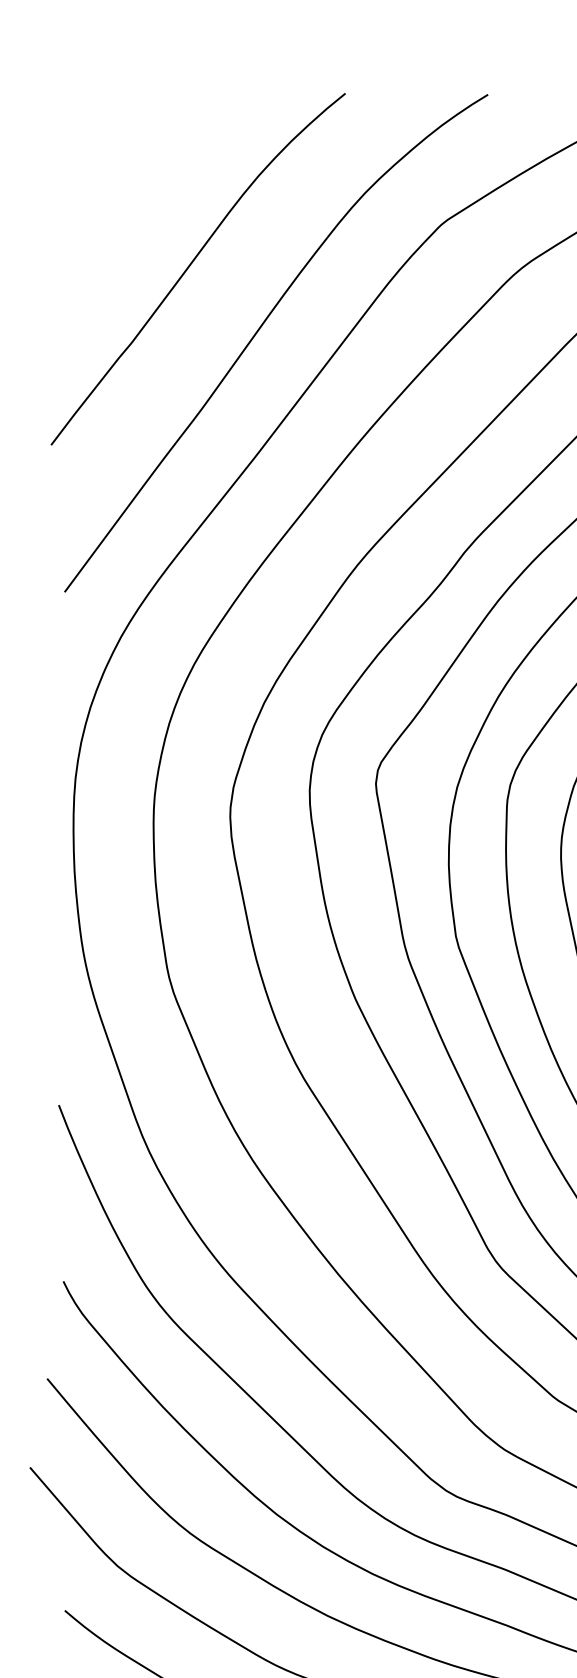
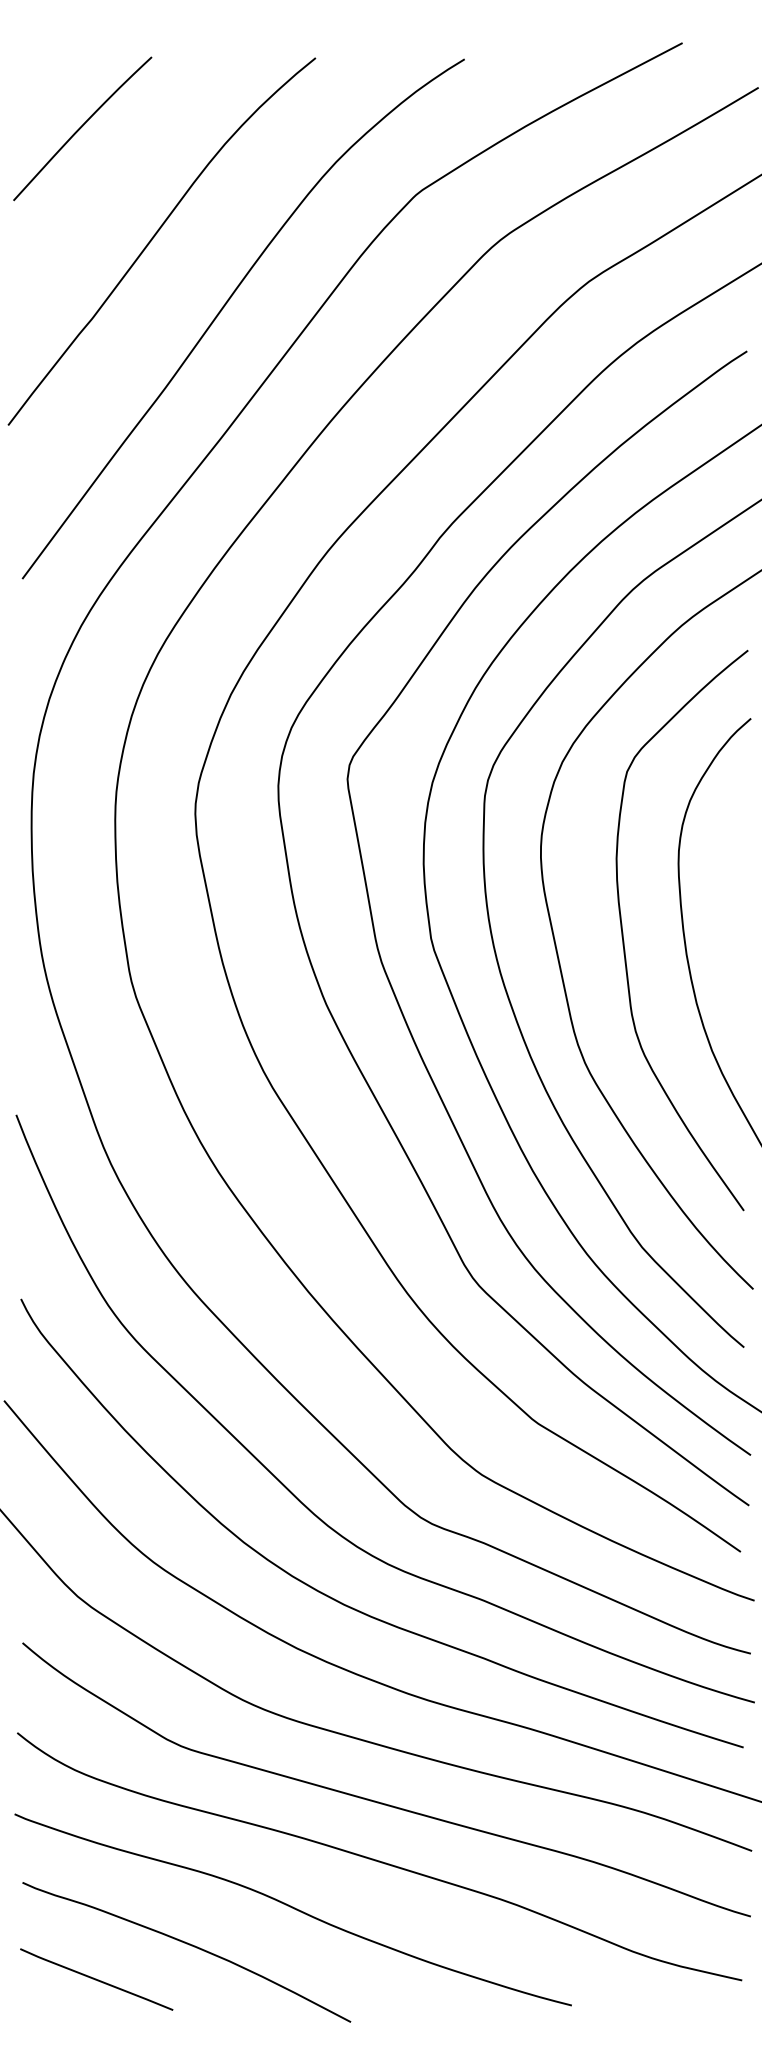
curve: (122, 160) -> (82, 127), added

